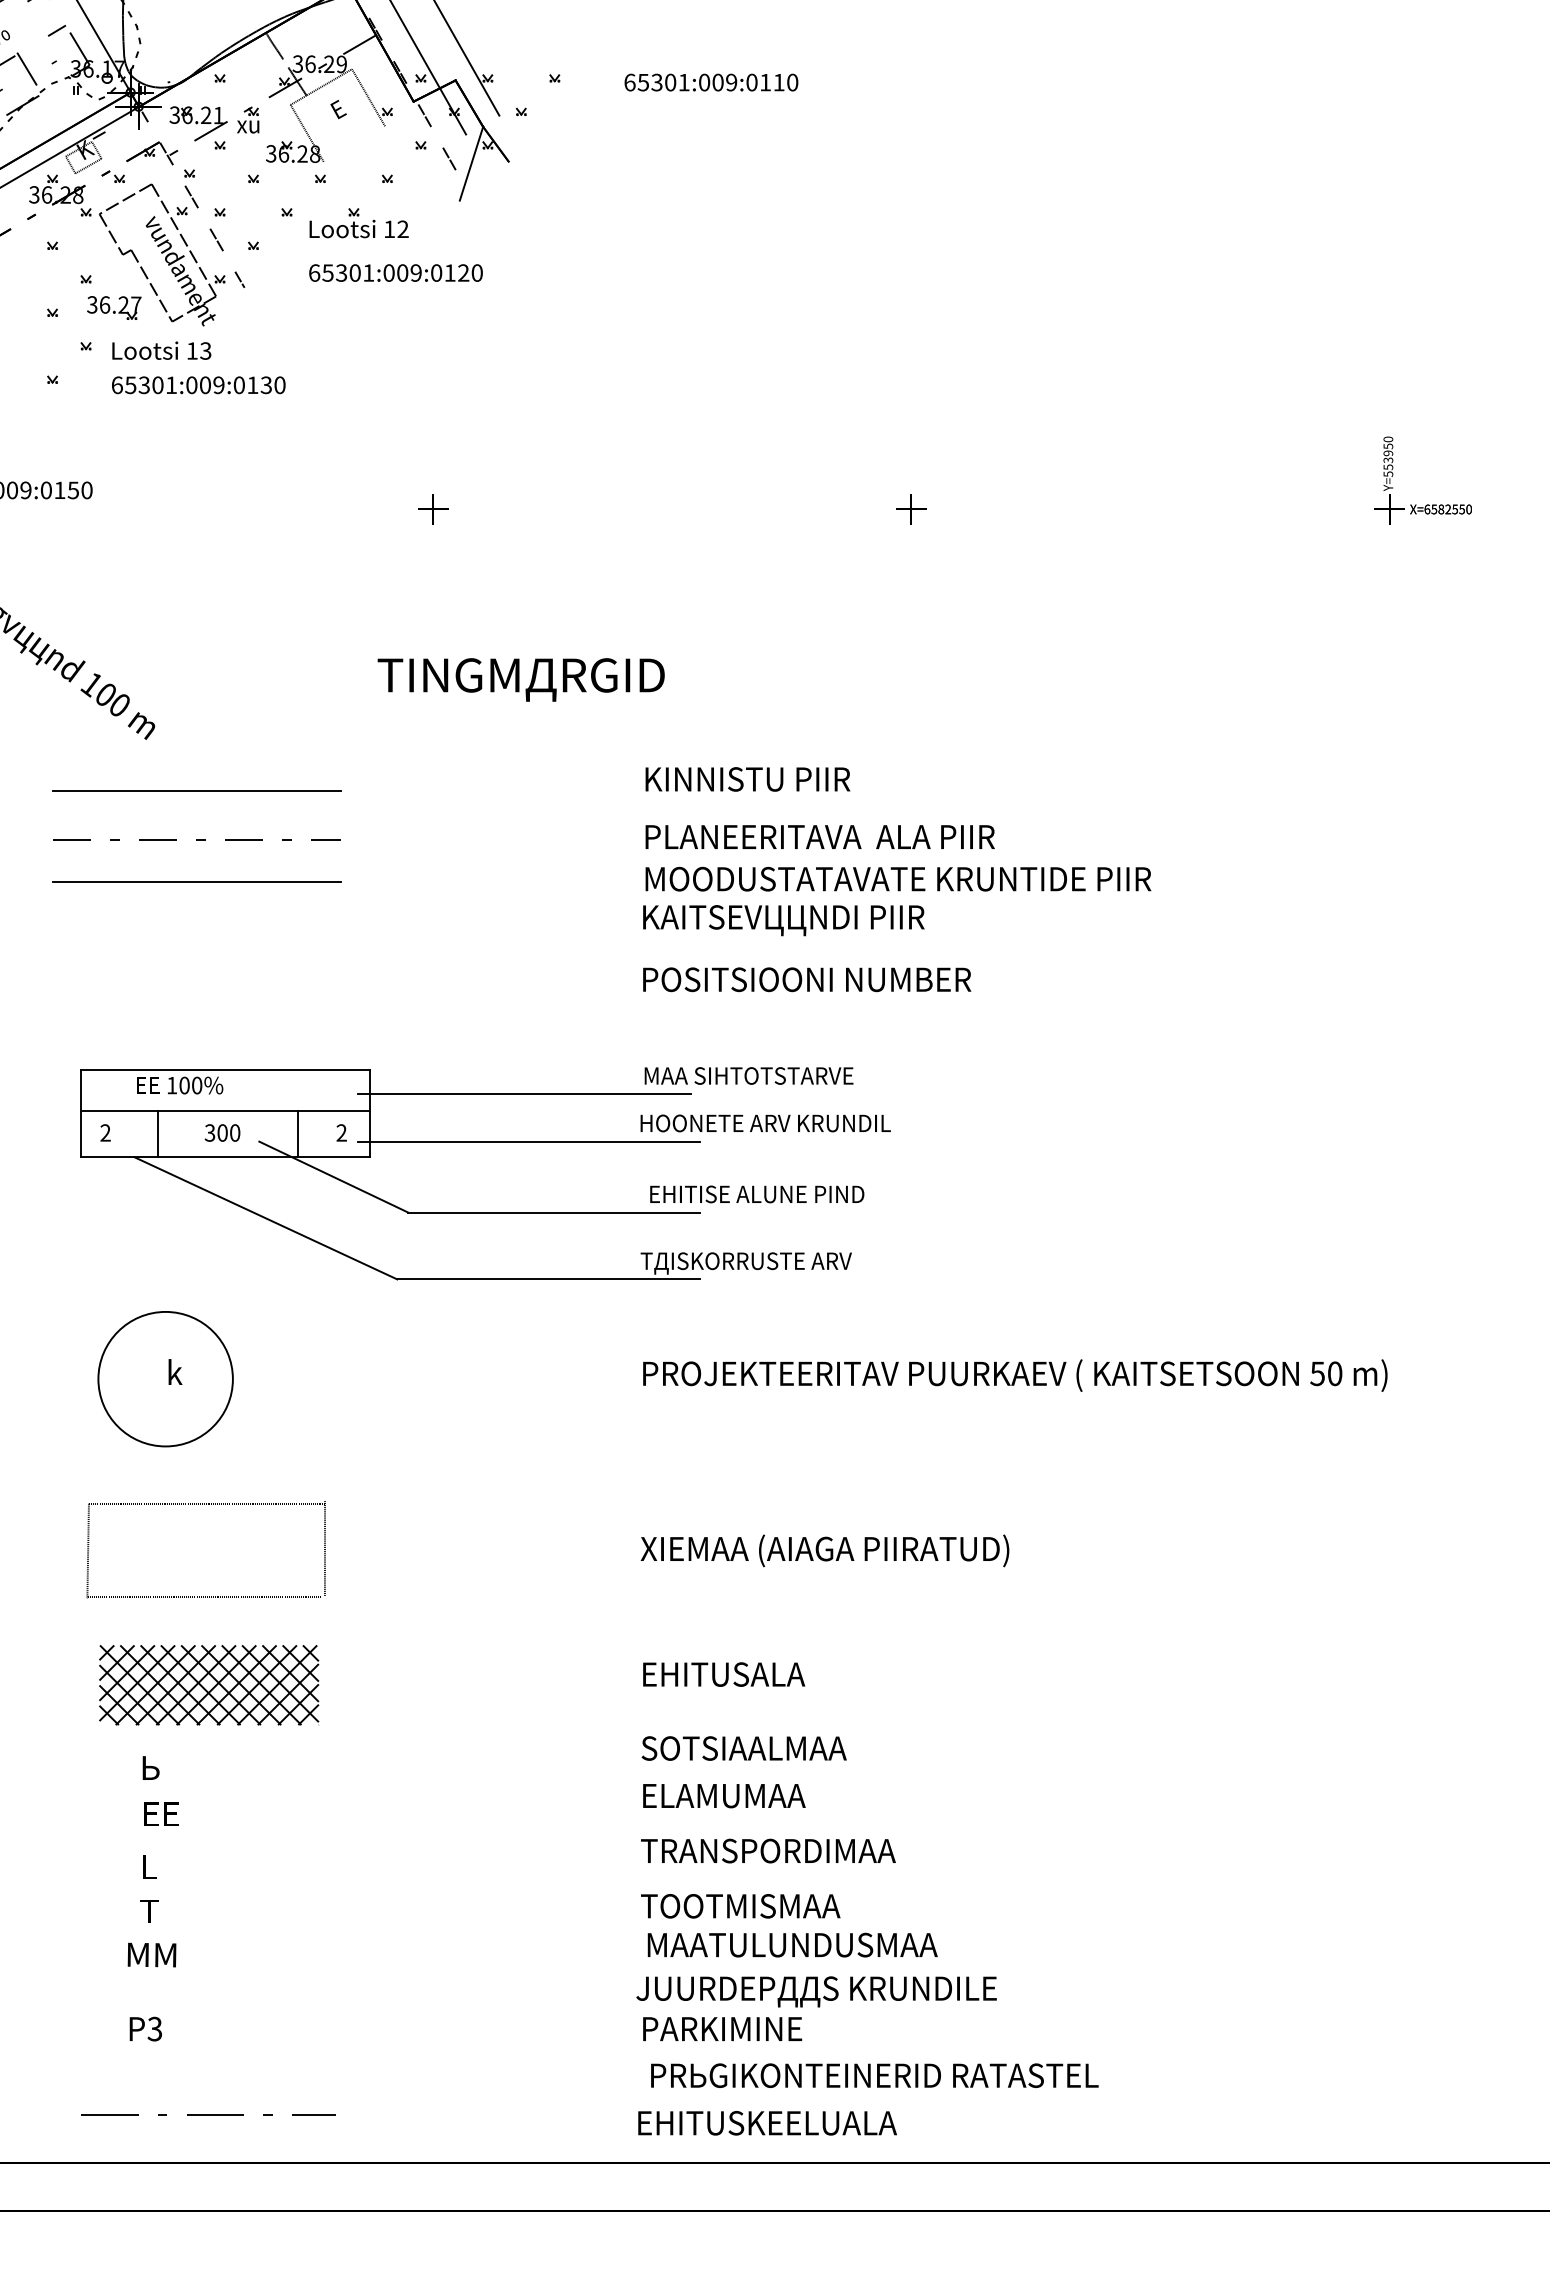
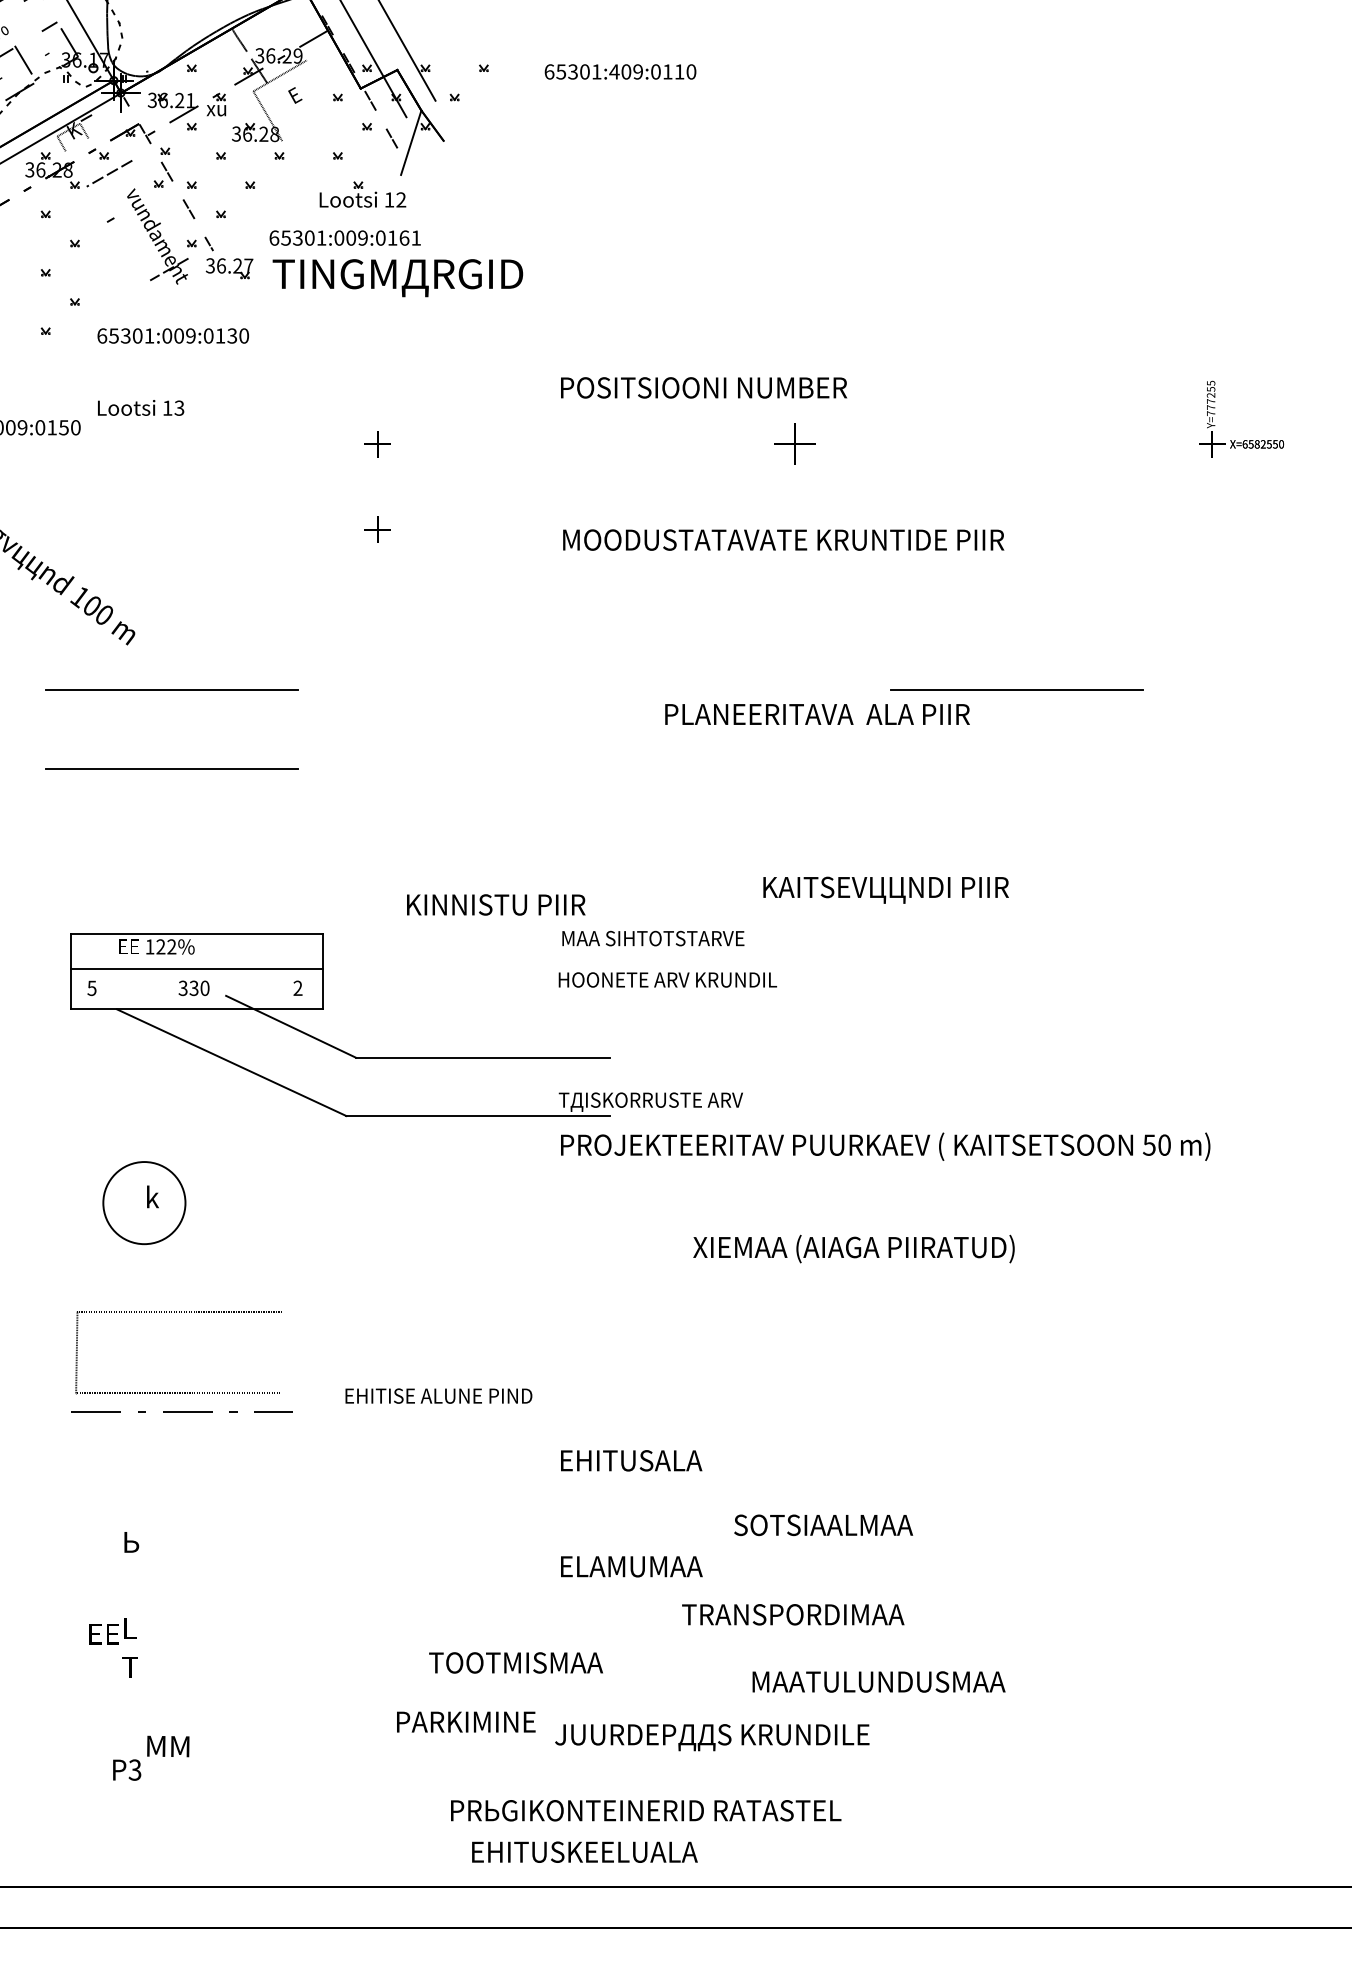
text: (704, 82) -> (614, 71), 65301:009:0110 -> 65301:409:0110
line: (368, 97) -> (321, 84), removed
line: (88, 165) -> (77, 144), removed
part: (358, 223) -> (362, 194), moved
line: (110, 234) -> (96, 204), removed
line: (183, 240) -> (159, 209), removed
text: (470, 272) -> (410, 237), 65301:009:0120 -> 65301:009:0161
line: (151, 285) -> (132, 248), removed
part: (114, 307) -> (229, 268), moved
text: (161, 350) -> (140, 407), moved
text: (1388, 456) -> (1211, 398), Y=553950 -> Y=777255
part: (911, 509) -> (795, 444), size x1.6
part: (433, 607) -> (378, 529), added
text: (520, 679) -> (397, 277), moved
text: (747, 779) -> (495, 905), moved
line: (1165, 790) -> (1016, 689), added
text: (819, 836) -> (816, 713), moved
line: (196, 839) -> (171, 732), removed
text: (898, 878) -> (783, 539), moved
text: (783, 920) -> (885, 890), moved
text: (807, 979) -> (704, 387), moved
text: (190, 1085) -> (166, 946), 100% -> 122%
line: (524, 1094) -> (457, 954), removed
text: (105, 1132) -> (91, 987), 2 -> 5
text: (222, 1132) -> (193, 987), 300 -> 330
line: (157, 1133) -> (137, 988), removed
line: (297, 1133) -> (259, 988), removed
line: (528, 1141) -> (460, 995), removed
text: (757, 1194) -> (439, 1396), moved
text: (1015, 1375) -> (885, 1146), moved
circle: (165, 1378) -> (144, 1202), size x0.7
line: (324, 1548) -> (282, 1350), removed
text: (824, 1550) -> (853, 1248), moved
hatch: (208, 1685) -> (181, 1470), removed
text: (743, 1748) -> (822, 1525), moved
text: (161, 1813) -> (104, 1633), moved
text: (768, 1850) -> (793, 1614), moved
text: (740, 1906) -> (515, 1663), moved
text: (792, 1944) -> (878, 1681), moved
text: (151, 1954) -> (167, 1746), moved
text: (722, 2028) -> (466, 1721), moved
text: (874, 2075) -> (645, 1810), moved
line: (208, 2114) -> (181, 1411), moved
text: (767, 2123) -> (584, 1852), moved

